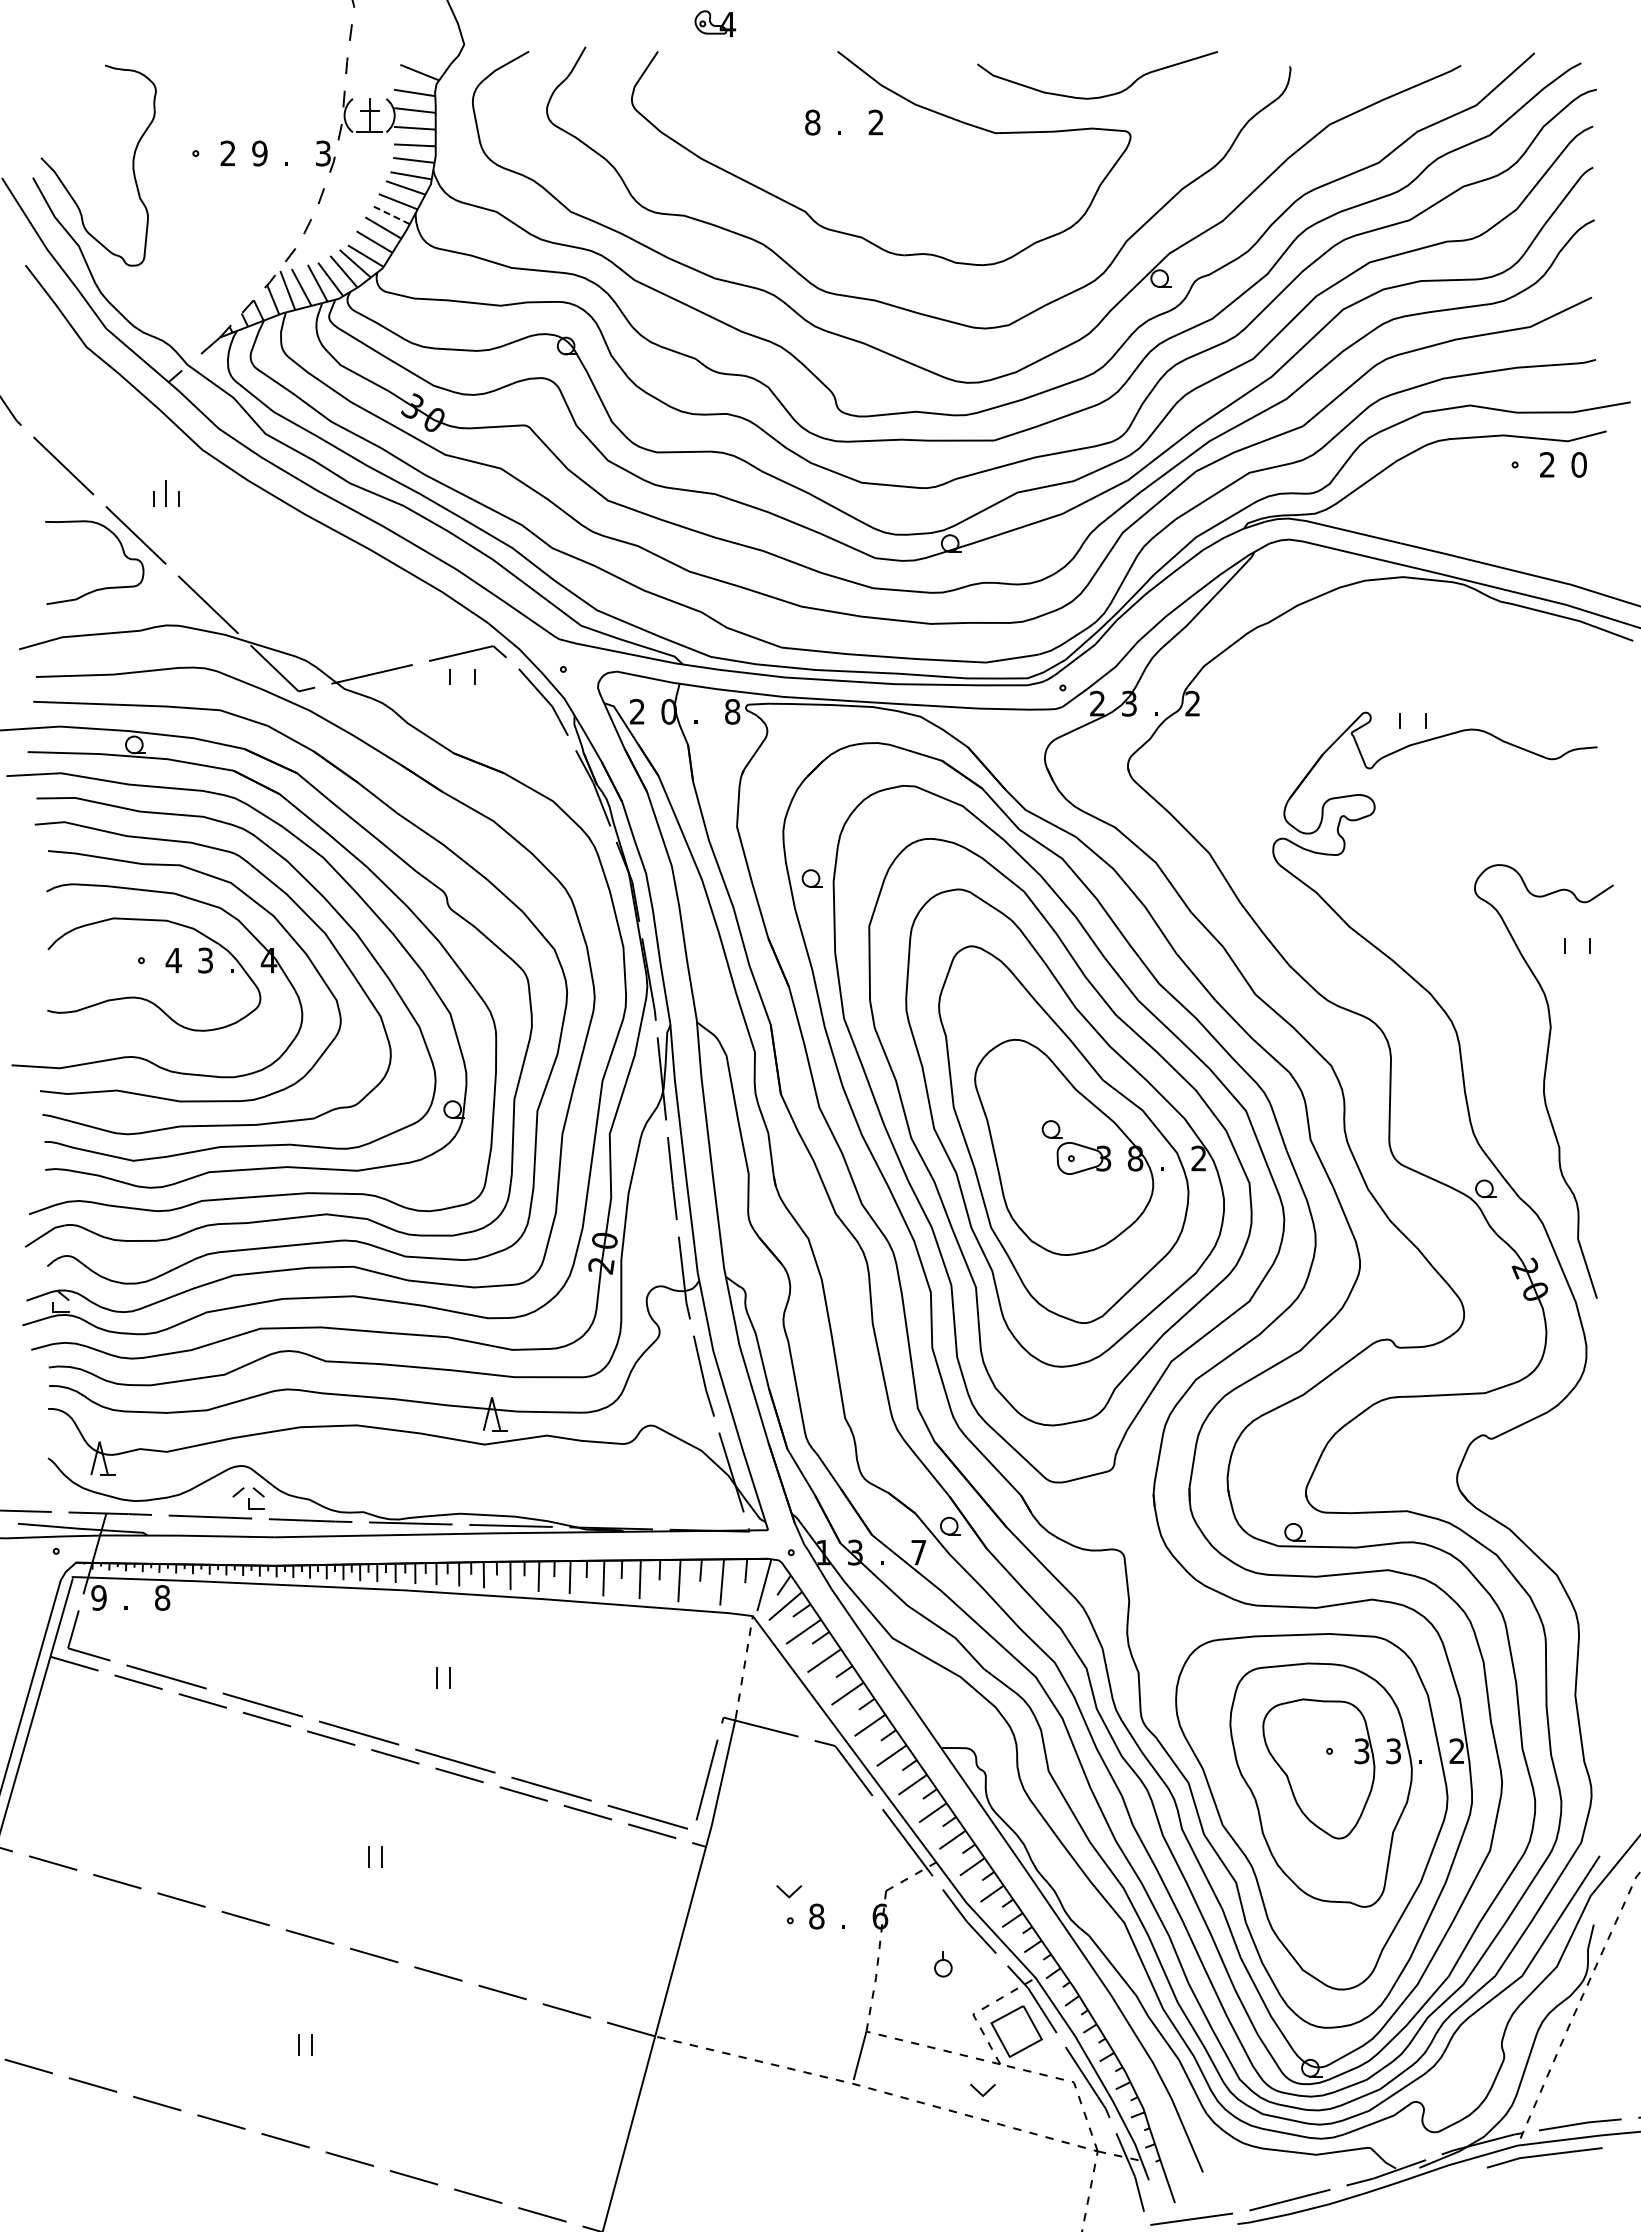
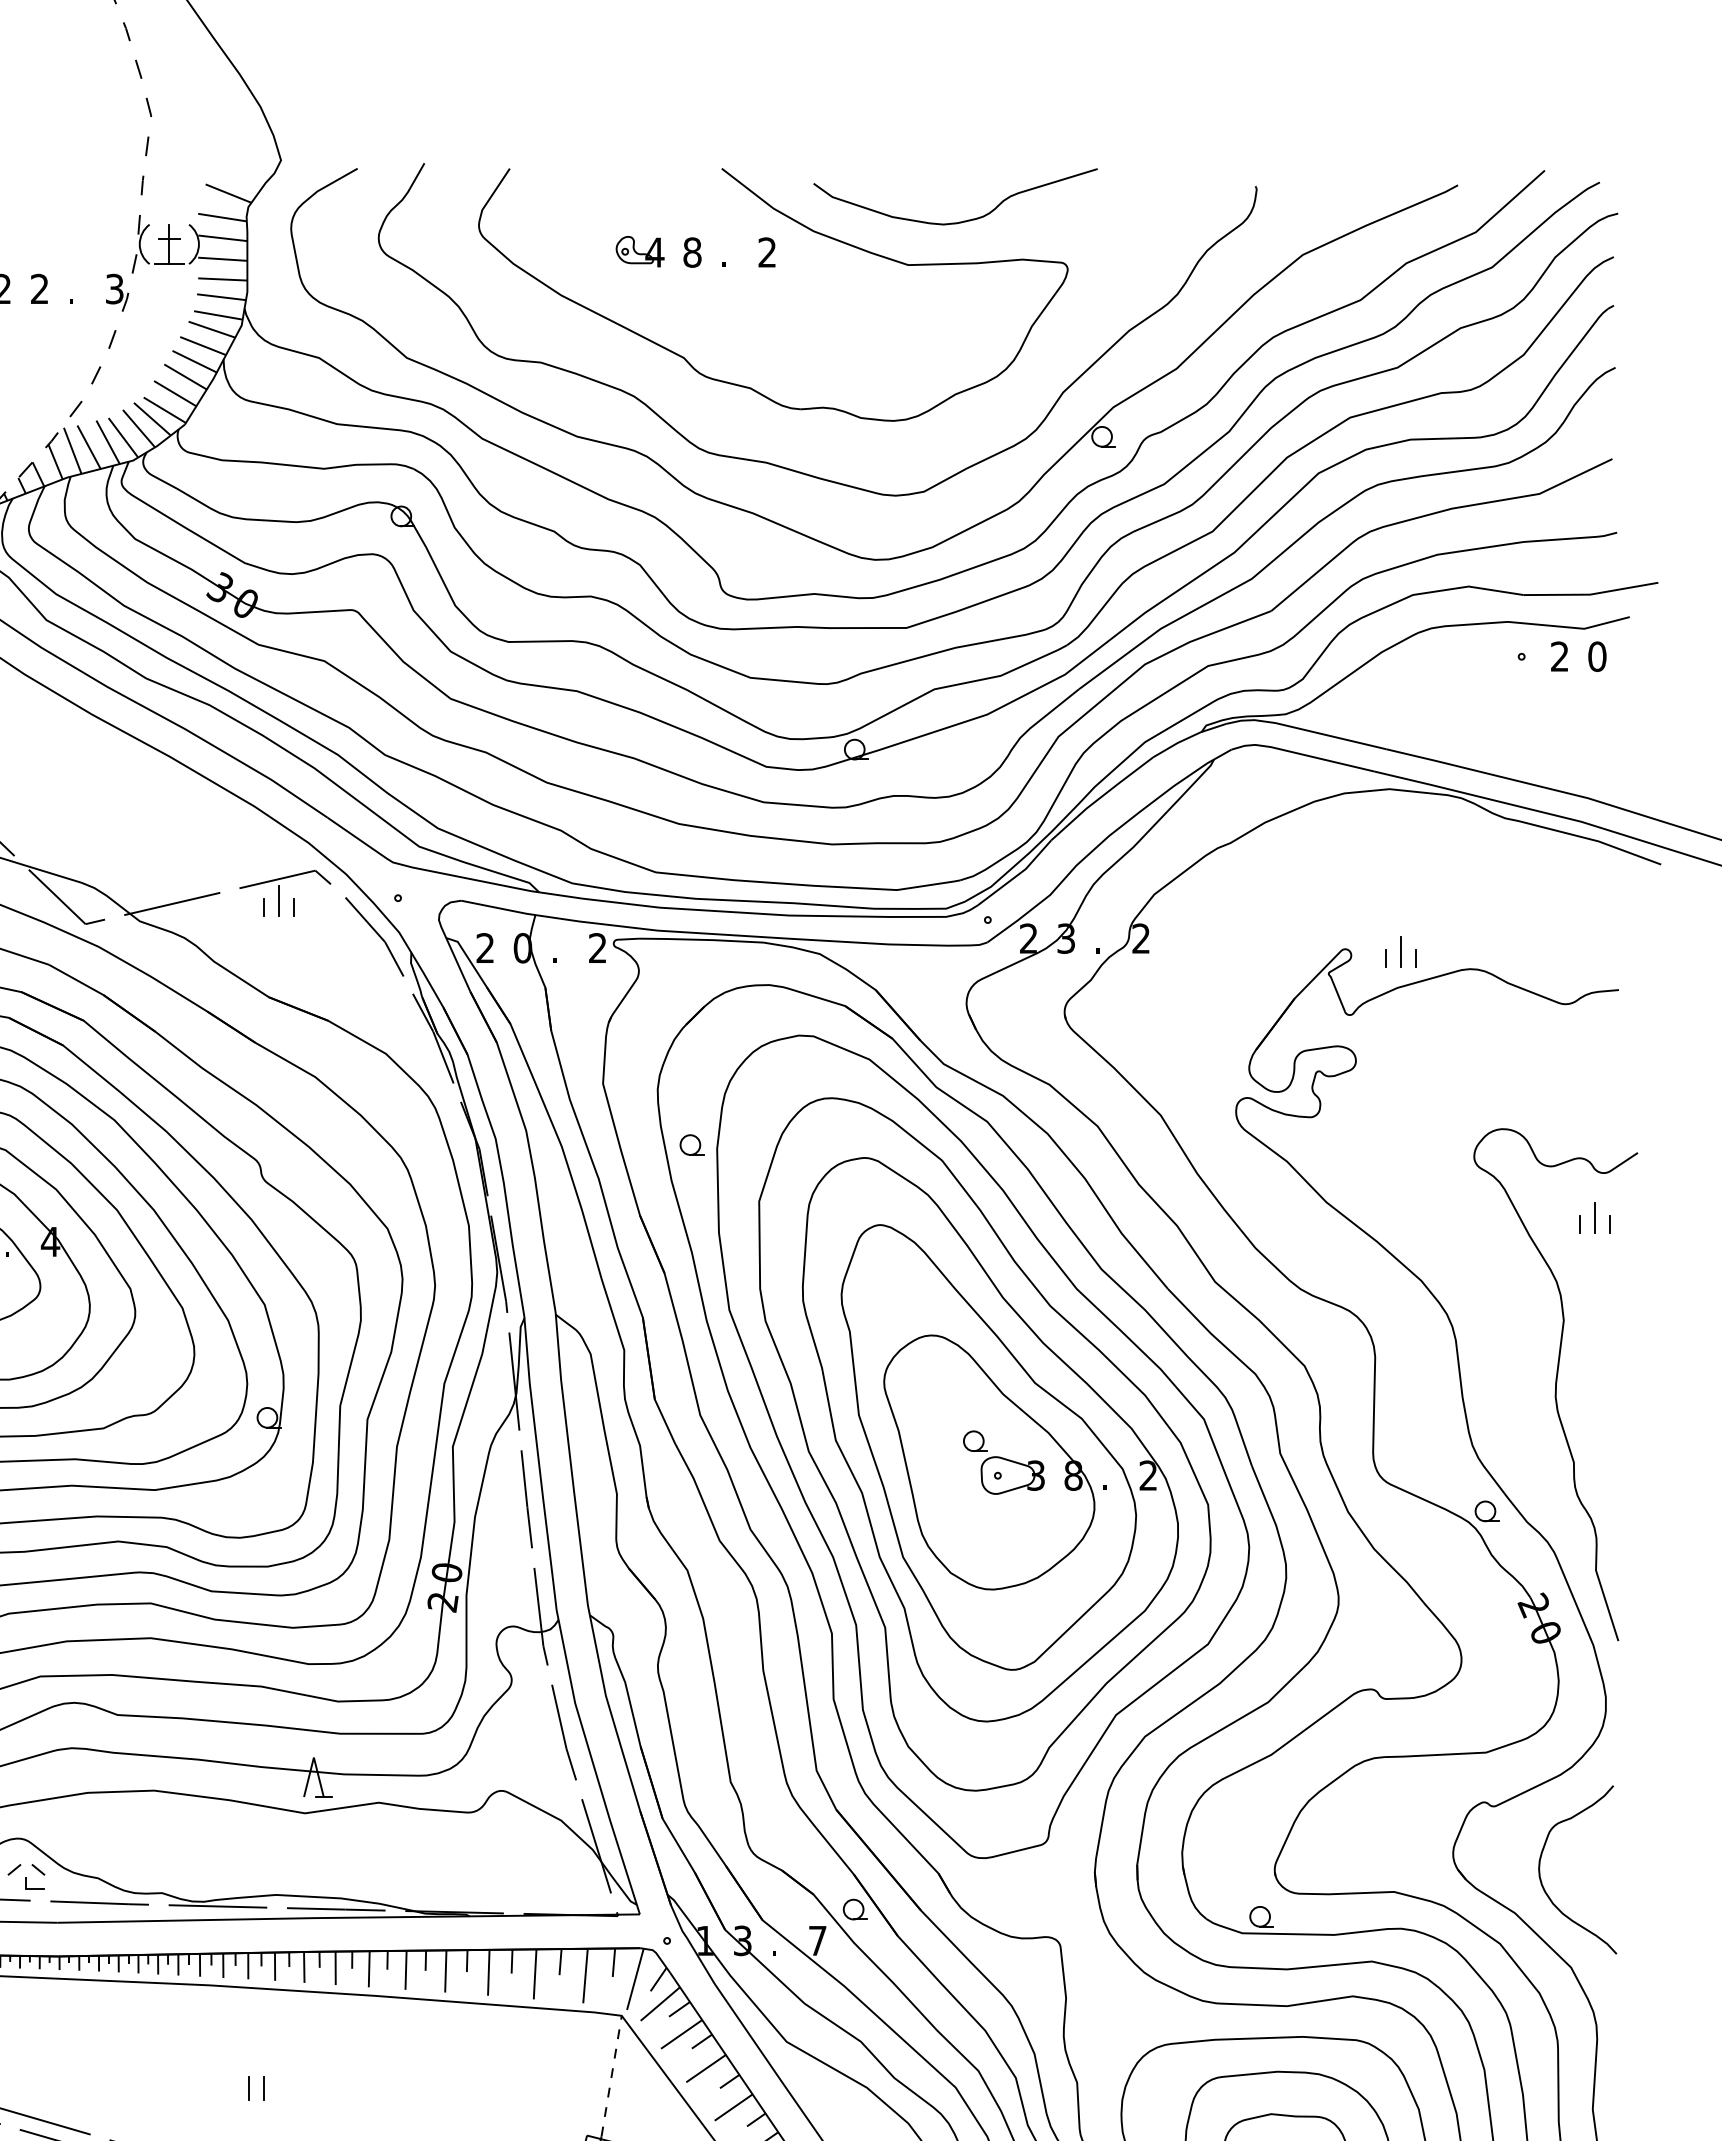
part: (715, 23) -> (640, 251), moved
curve: (1103, 95) -> (962, 220), moved
text: (259, 153) -> (39, 289), 9 -> 2
line: (391, 215) -> (195, 362), dashed -> solid
line: (462, 671) -> (278, 900), added
text: (732, 711) -> (597, 947), 8 -> 2
line: (1412, 714) -> (1400, 951), added
line: (1577, 940) -> (1595, 1218), added
curve: (1531, 1495) -> (1541, 1873), added

